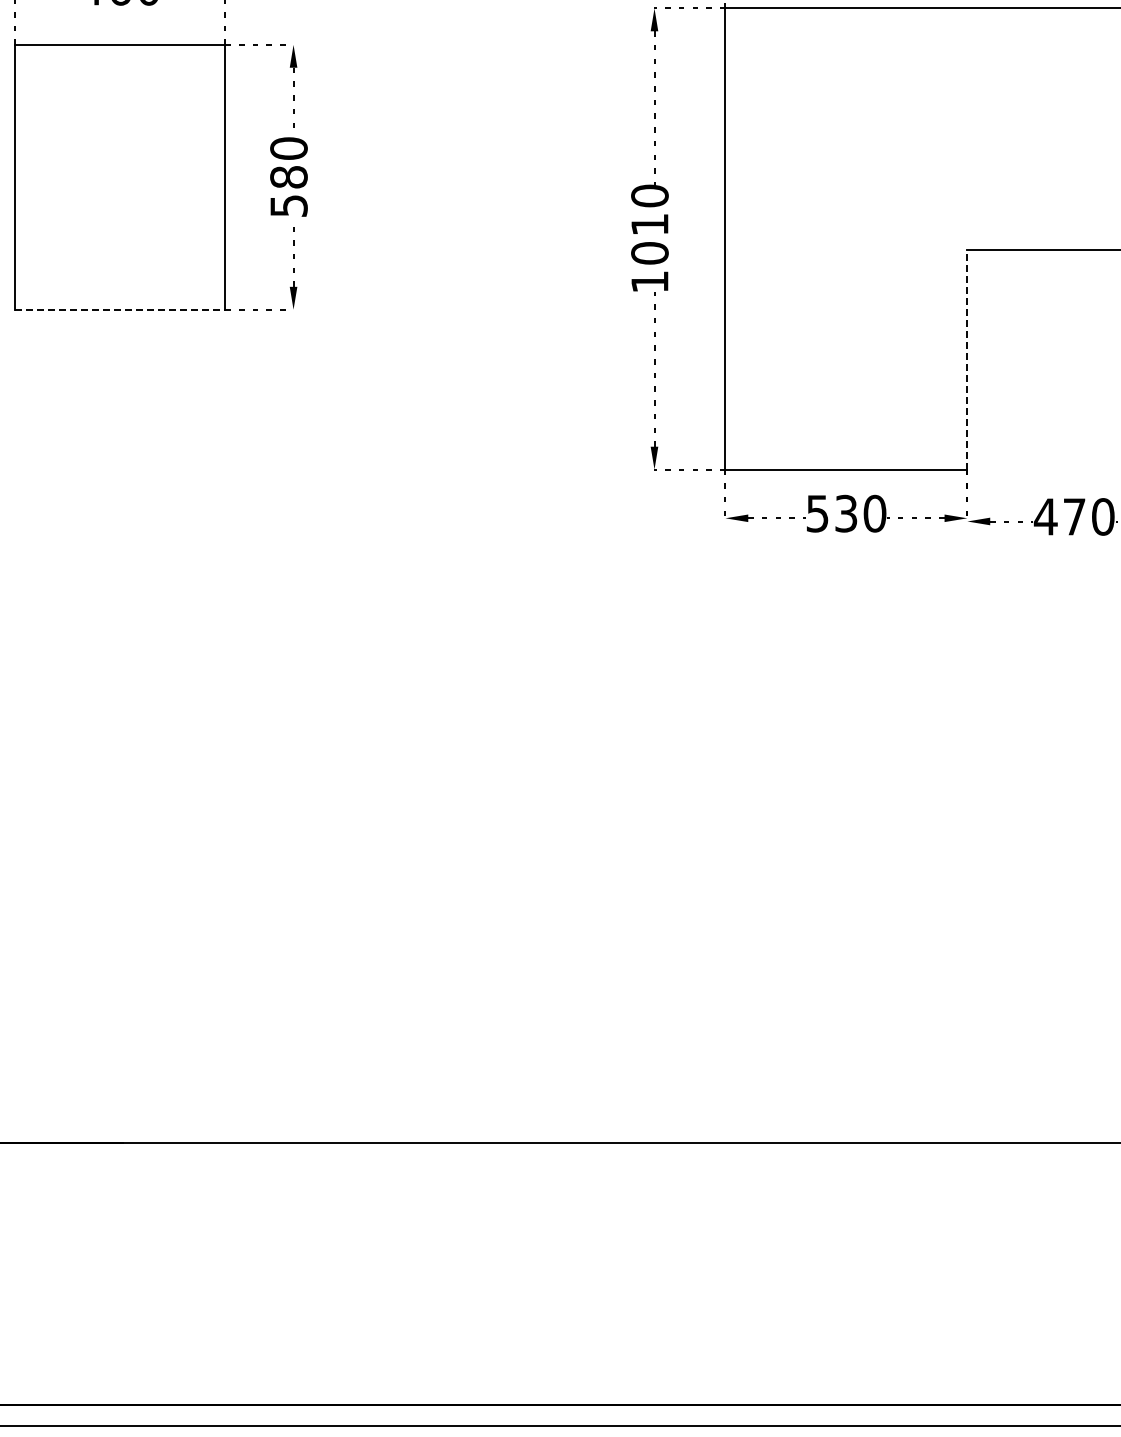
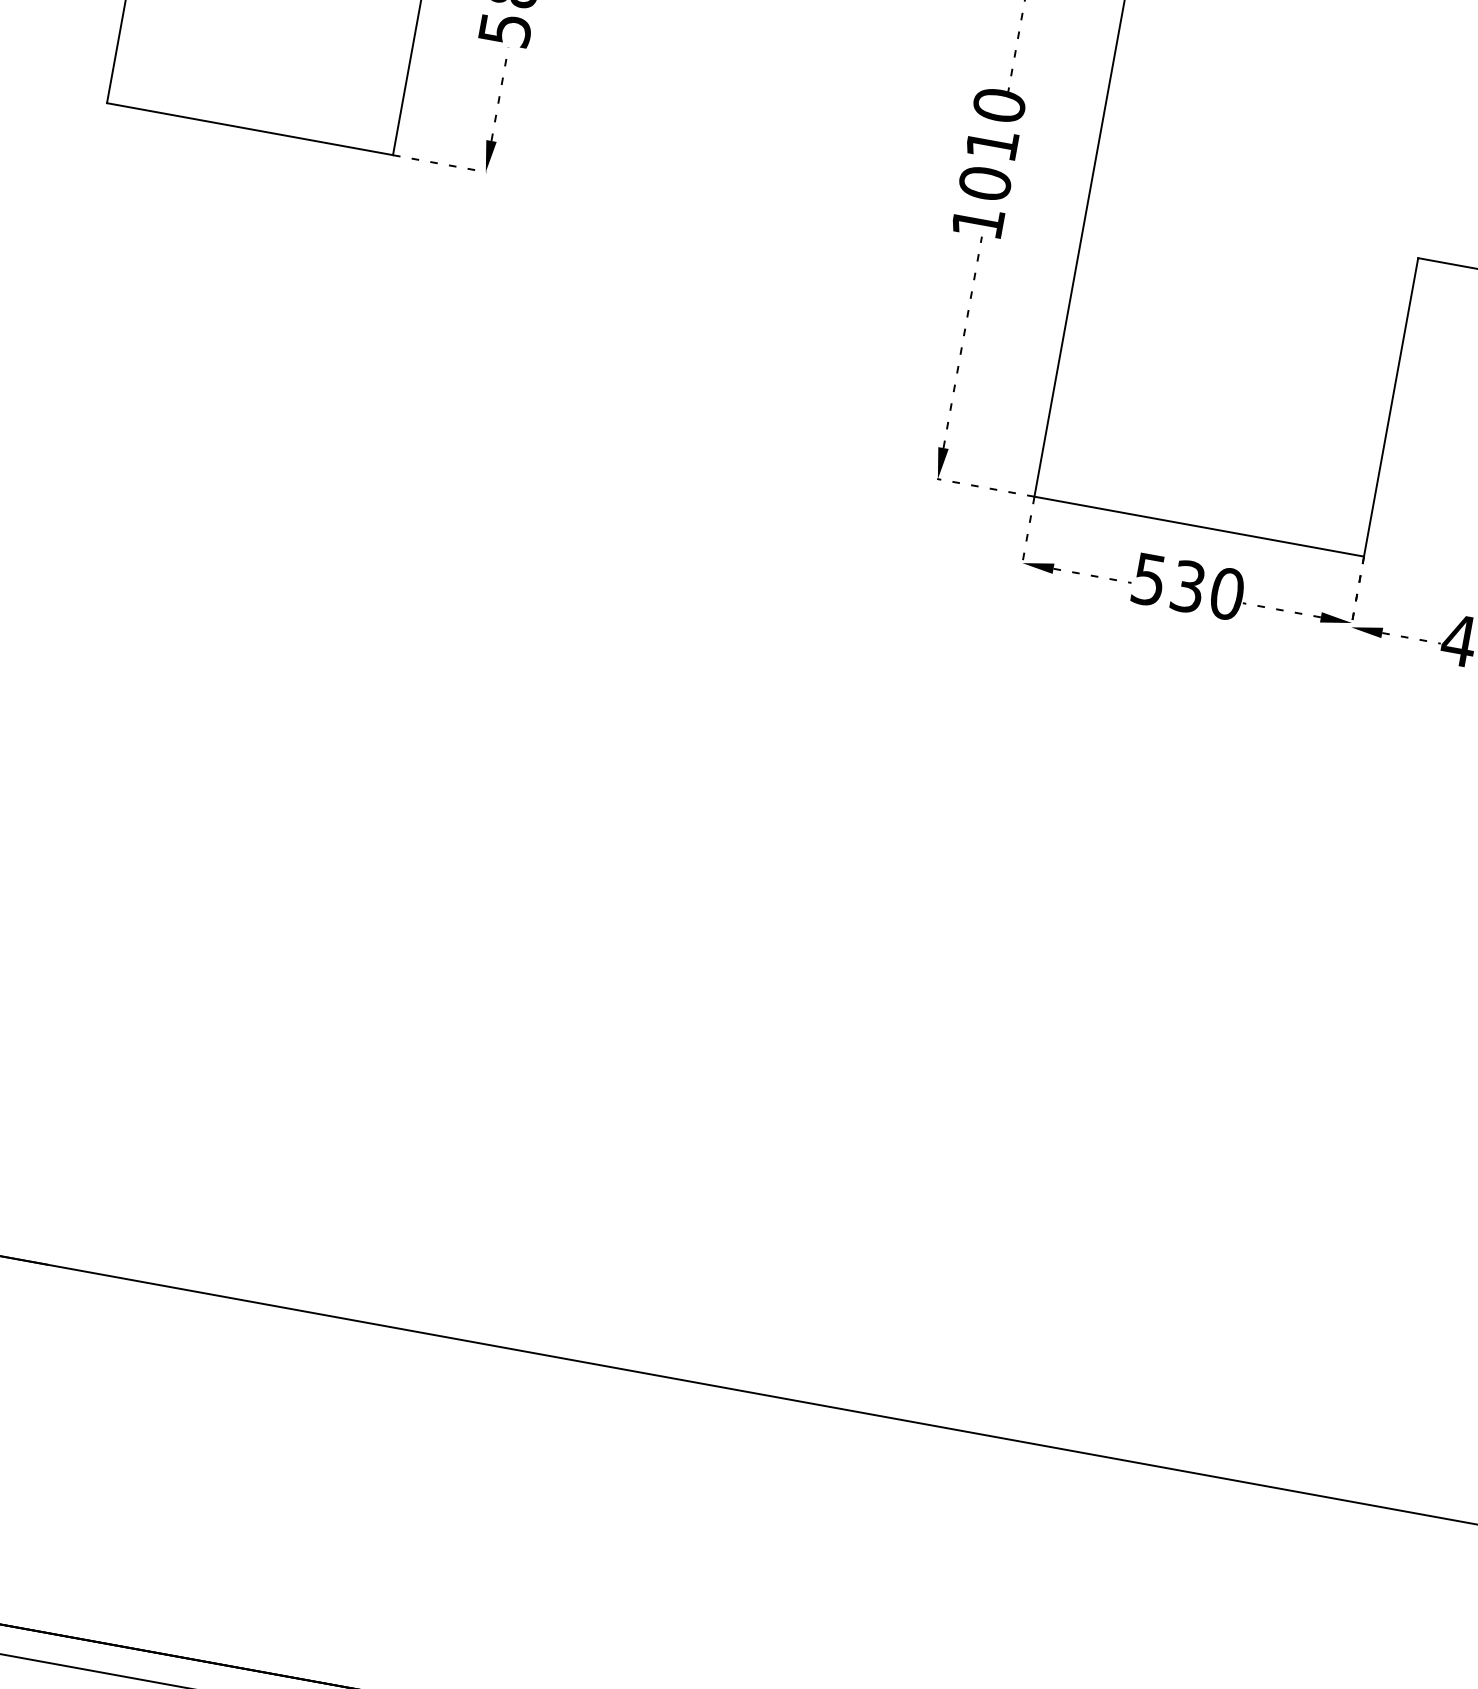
line: (120, 309) -> (250, 128), dashed -> solid
line: (967, 359) -> (1391, 406), dashed -> solid

